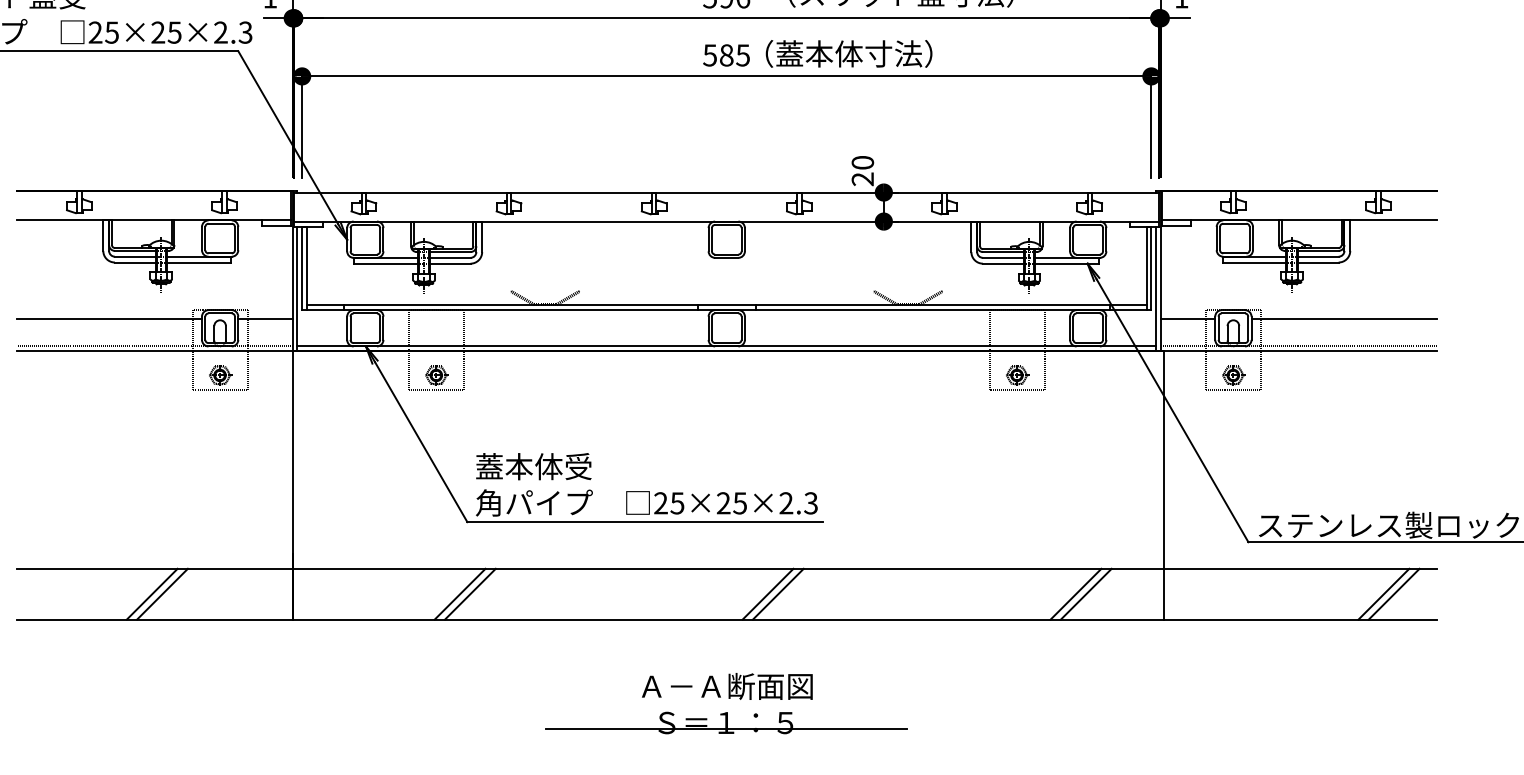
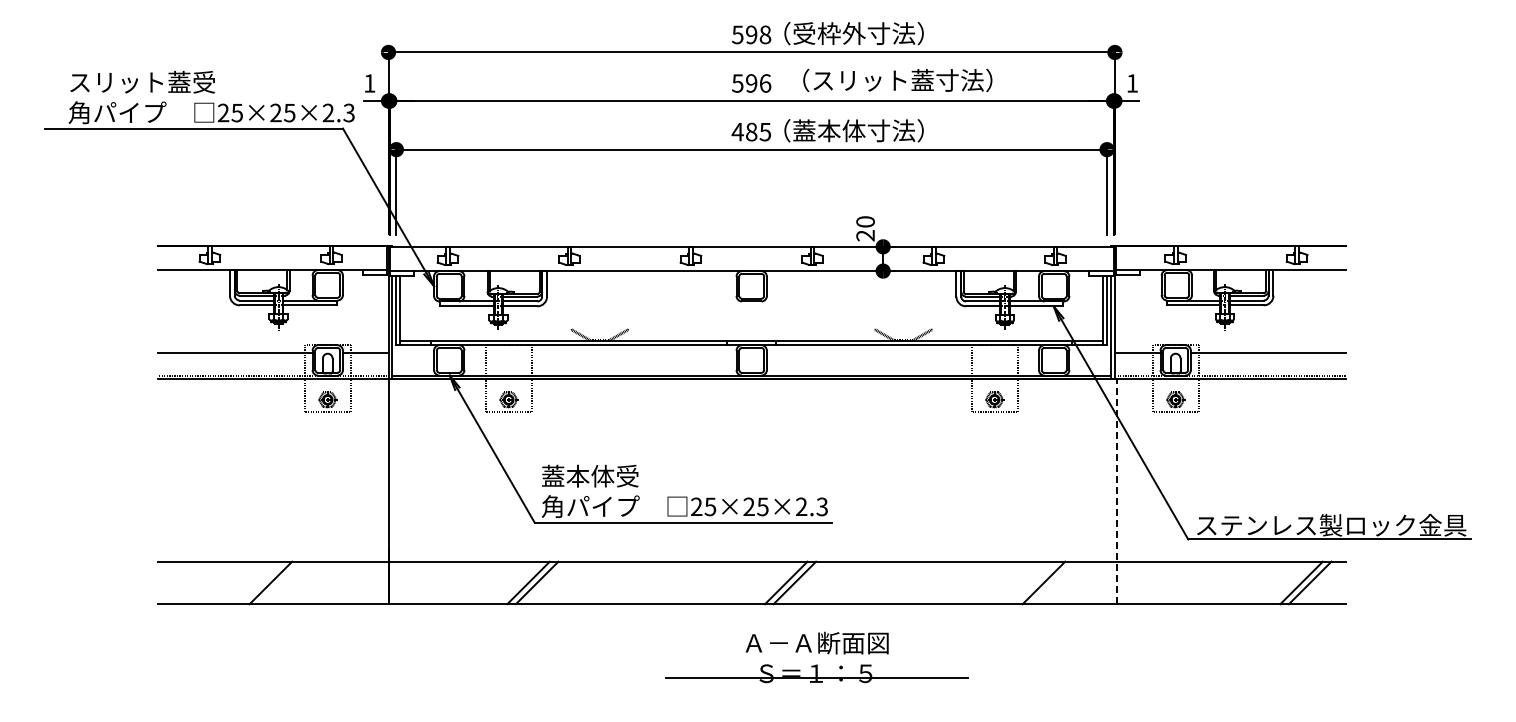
text: (709, 55) -> (737, 132), 585 -> 485
line: (1163, 484) -> (1117, 491), solid -> dashed
line: (162, 593) -> (279, 582), removed
line: (1086, 593) -> (1052, 582), removed
part: (726, 703) -> (816, 657), moved

